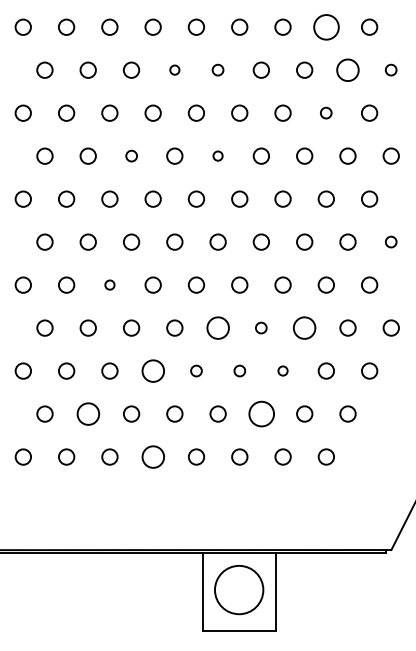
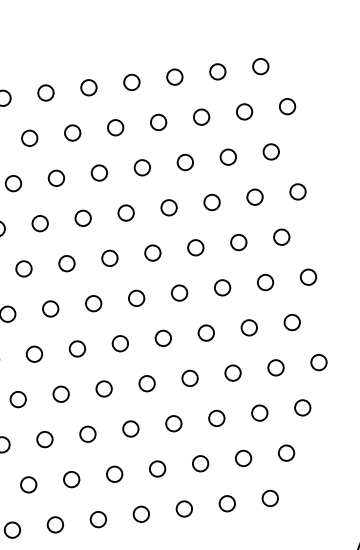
circle: (325, 26) -> (216, 71), size x0.62
circle: (174, 69) -> (72, 132), size x1.67
circle: (217, 69) -> (114, 127), size x1.43
circle: (347, 69) -> (244, 111), size x0.71
circle: (390, 69) -> (286, 106), size x1.43
circle: (325, 112) -> (227, 156), size x1.43
circle: (131, 155) -> (40, 222), size x1.43
circle: (217, 155) -> (125, 212), size x1.67
circle: (390, 241) -> (307, 276), size x1.43
circle: (109, 284) -> (33, 353), size x1.67
circle: (217, 327) -> (146, 383), size x0.71
circle: (260, 327) -> (189, 377), size x1.43
circle: (304, 327) -> (232, 372), size x0.71
circle: (152, 370) -> (87, 433), size x0.71
circle: (196, 370) -> (130, 428), size x1.43
circle: (239, 370) -> (173, 423), size x1.43
circle: (282, 370) -> (216, 417), size x1.67
circle: (87, 413) -> (27, 484), size x0.71
circle: (260, 413) -> (199, 463), size x0.62
circle: (152, 456) -> (97, 519), size x0.71

